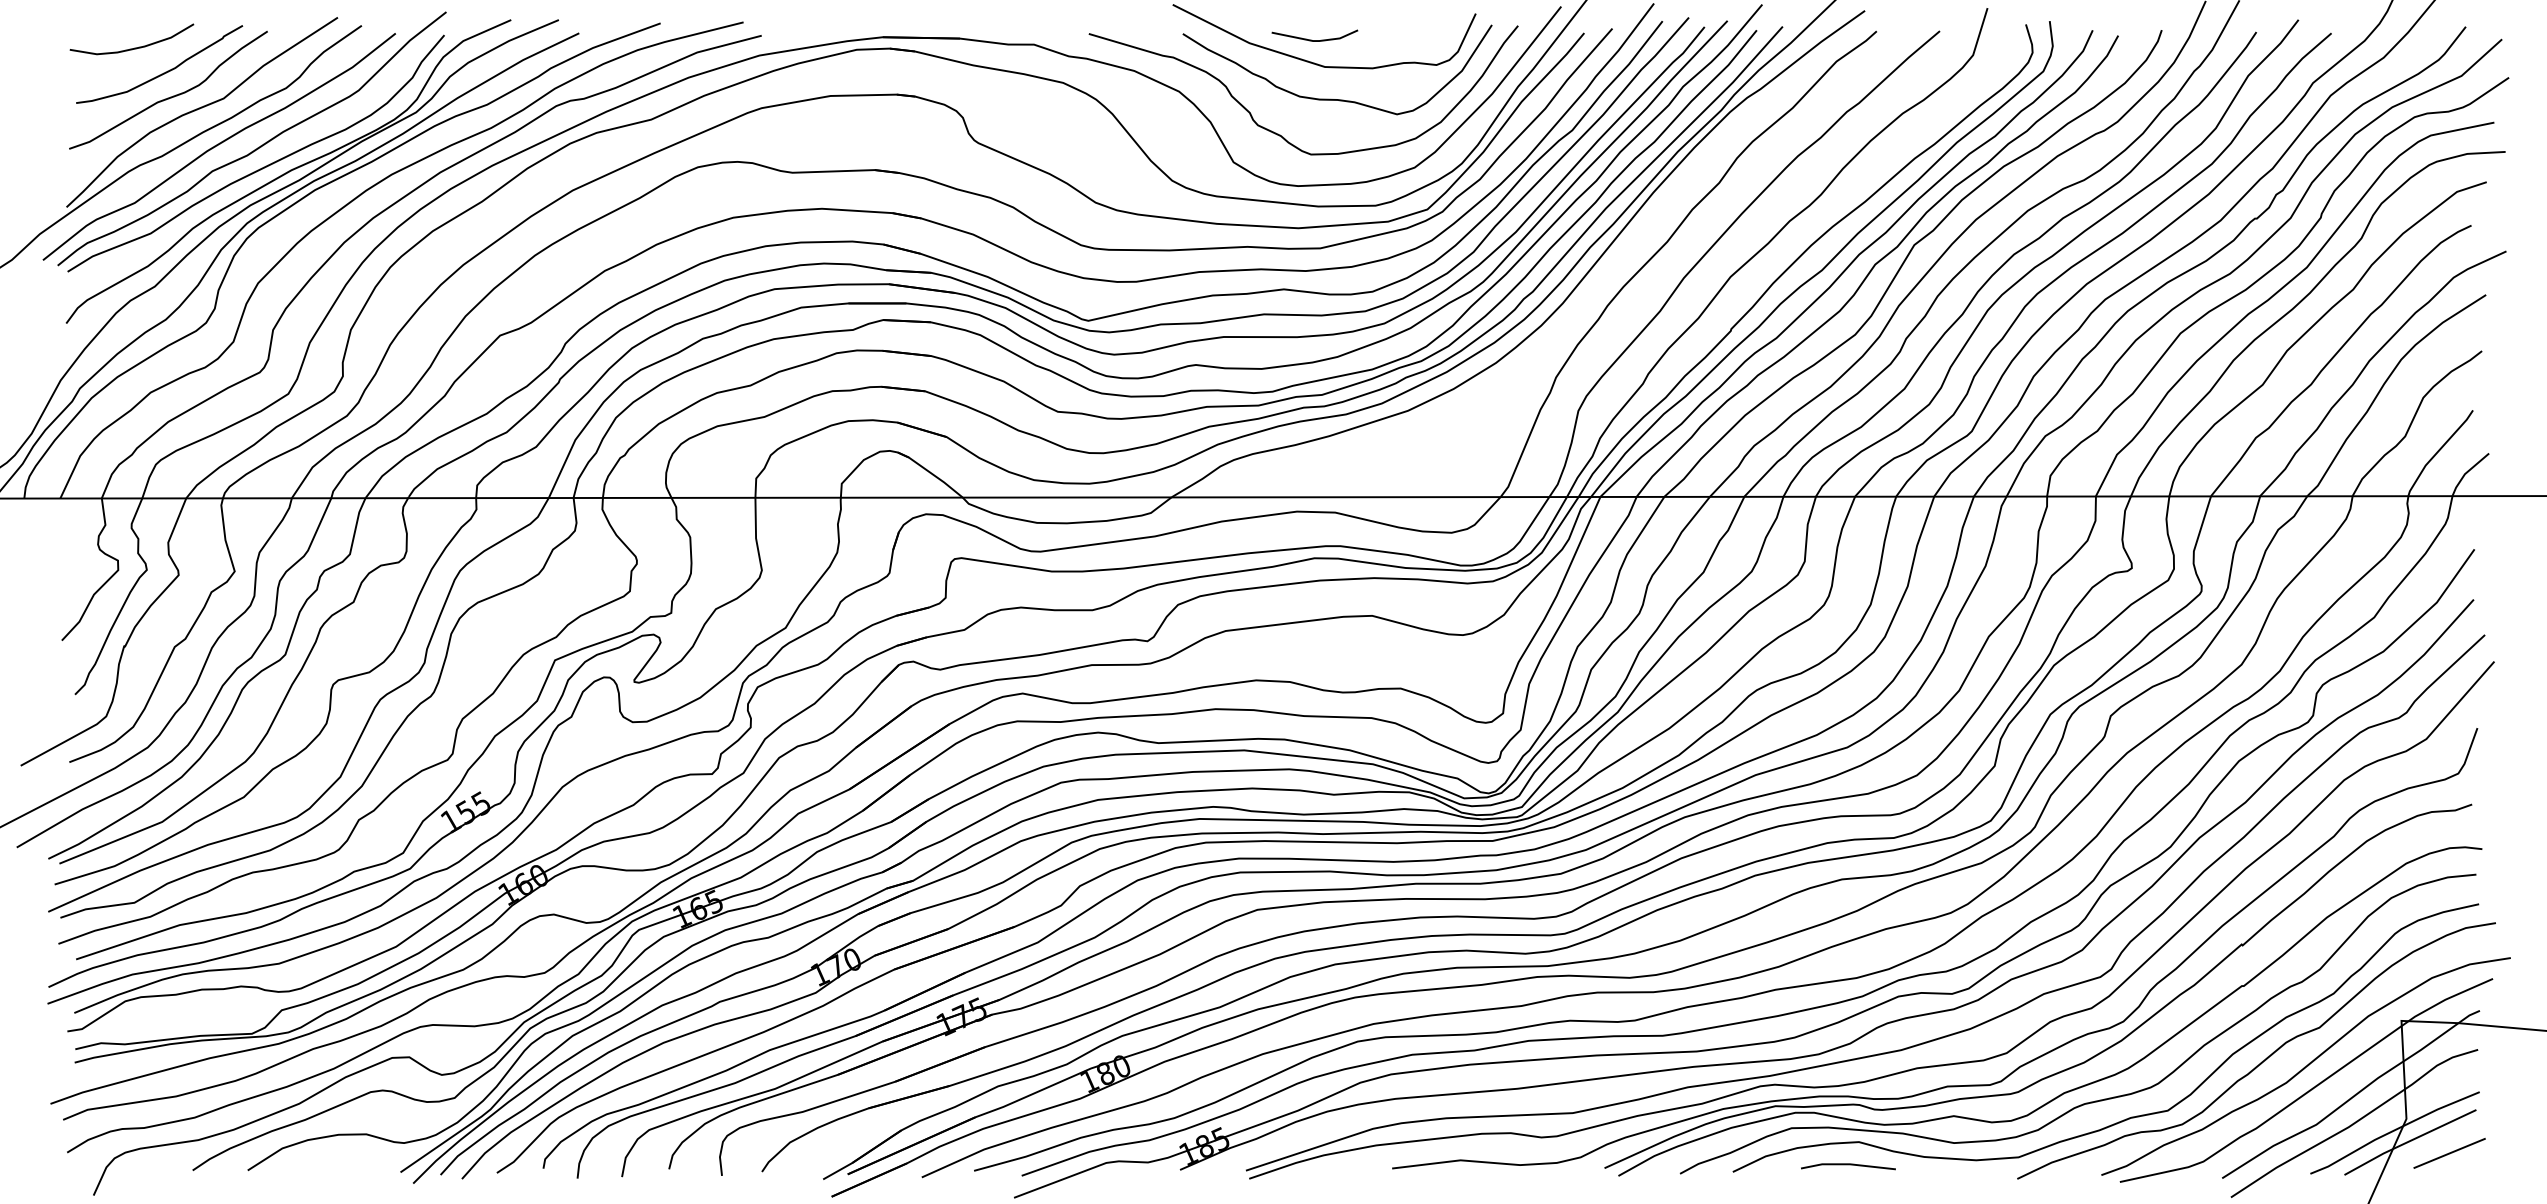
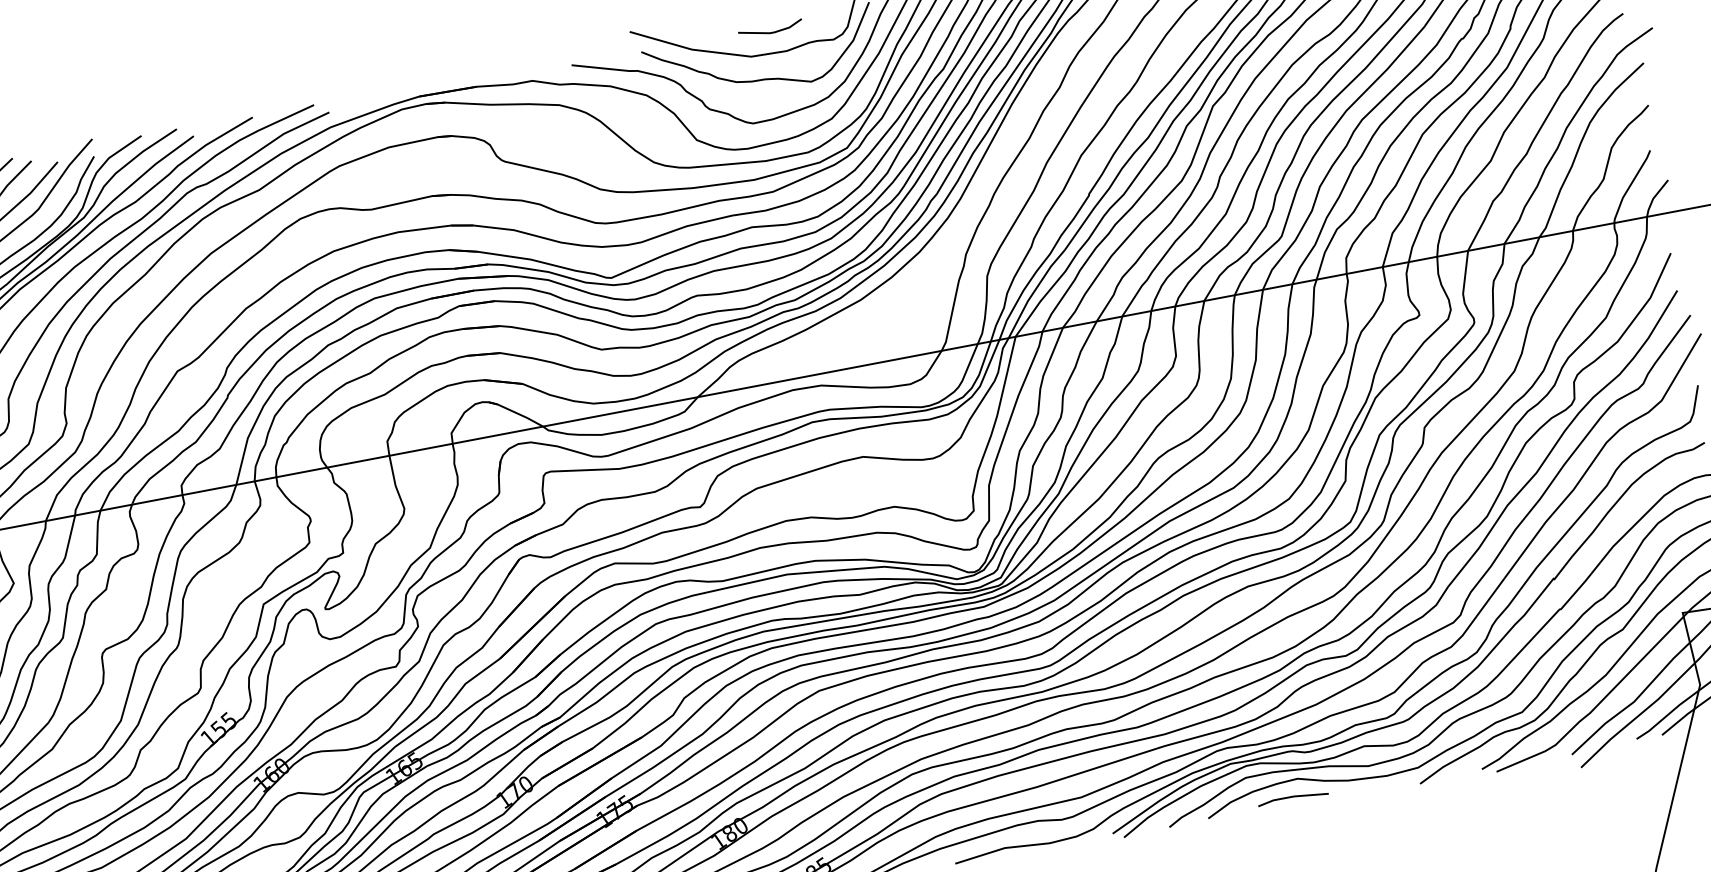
line: (1311, 39) -> (768, 32), moved

